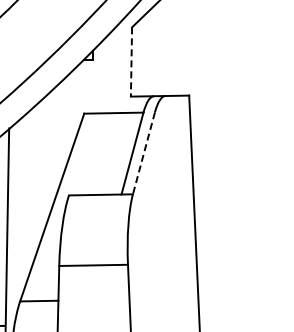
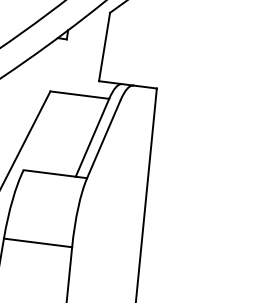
line: (131, 61) -> (104, 46), dashed -> solid
line: (143, 153) -> (103, 139), dashed -> solid

